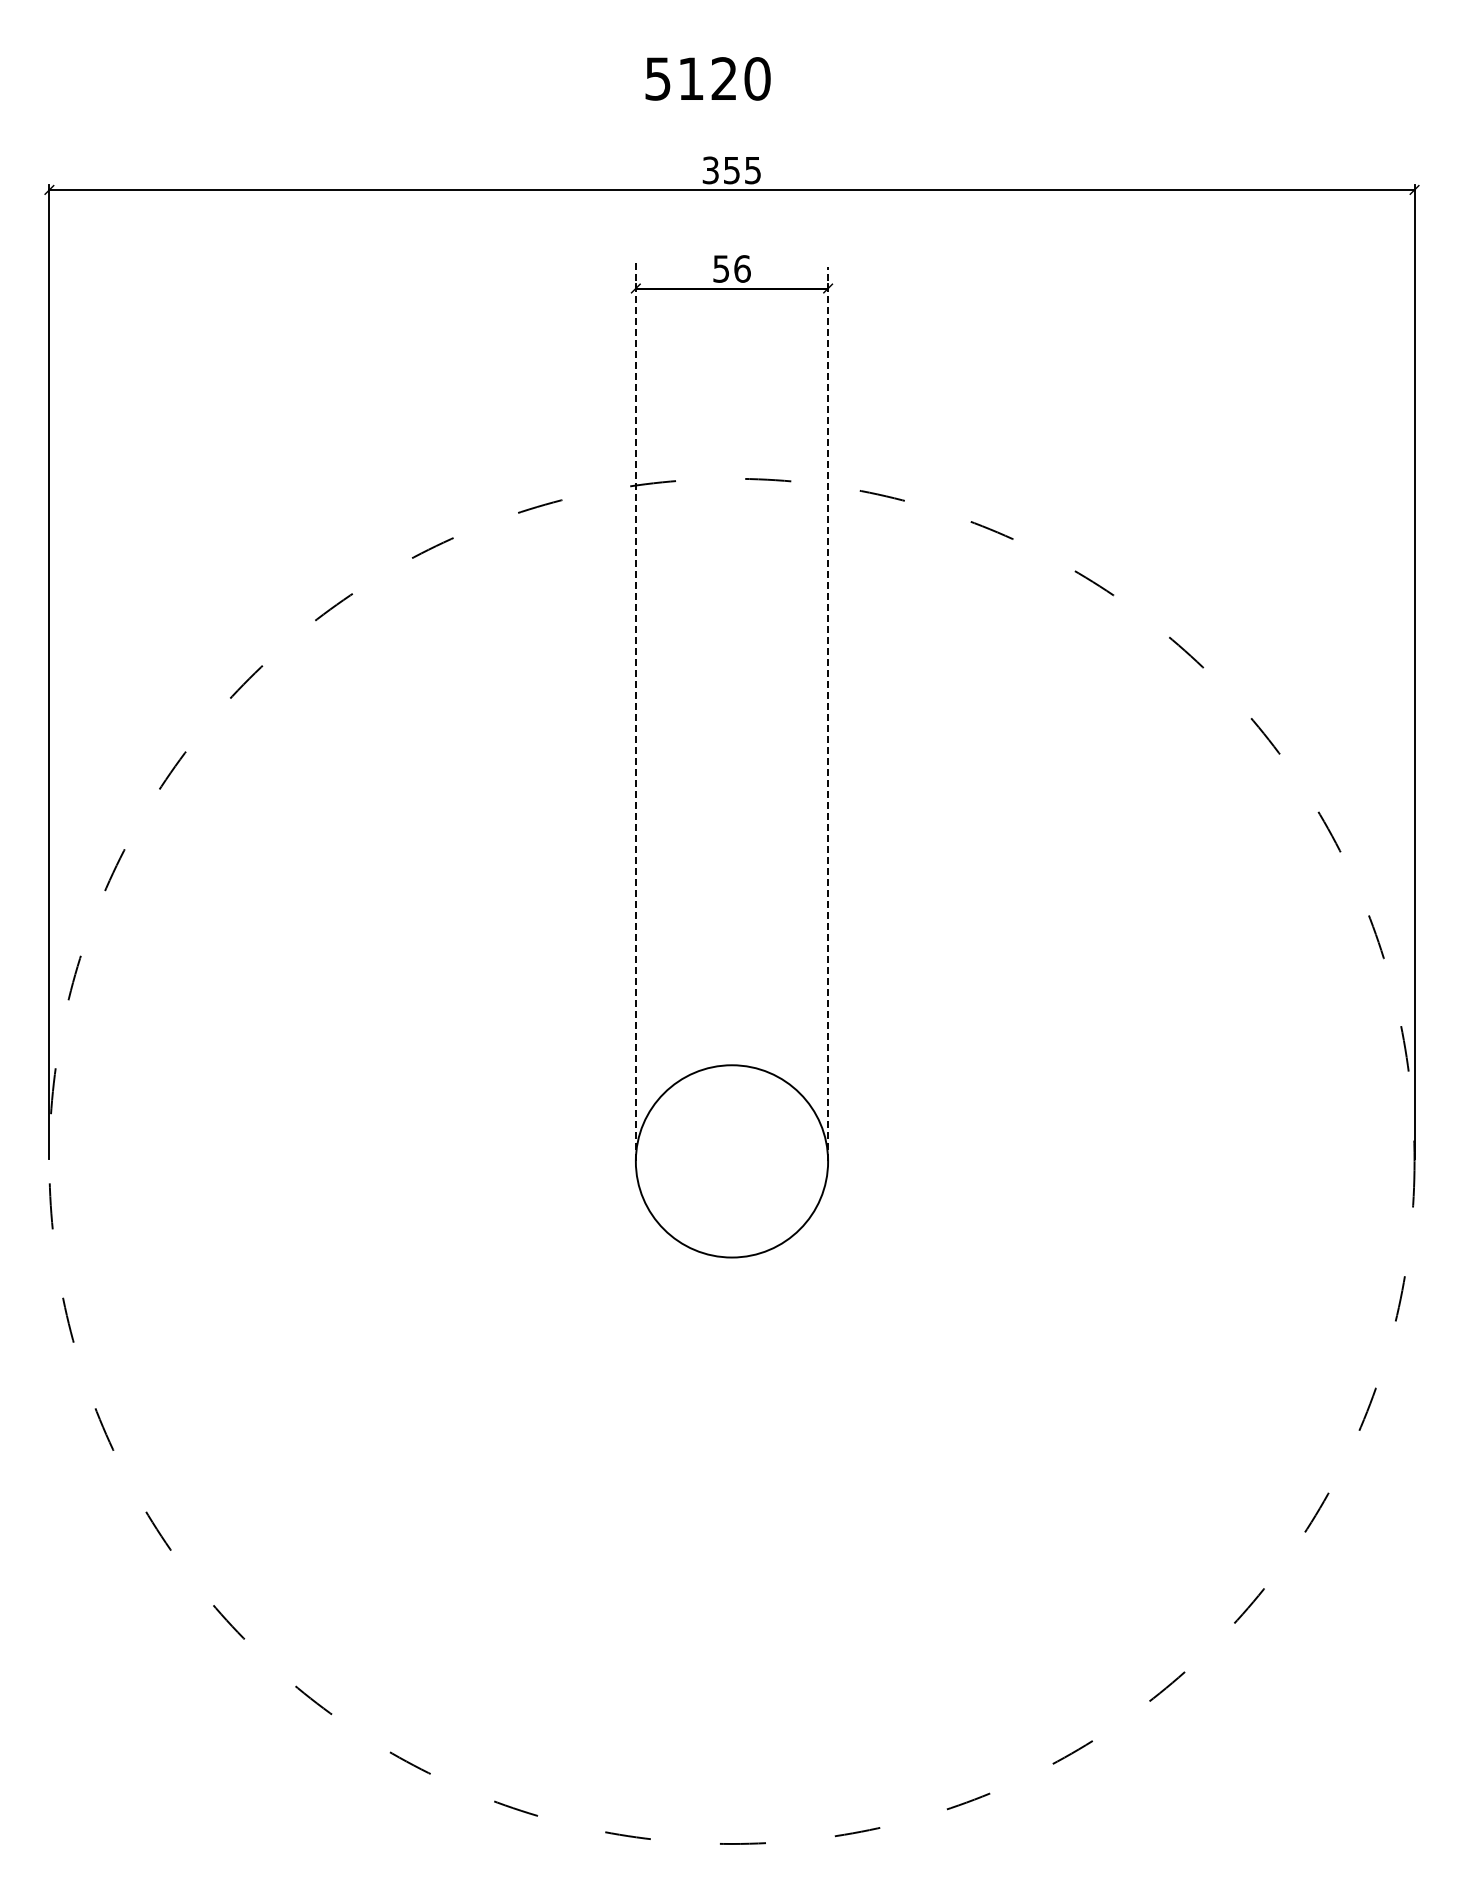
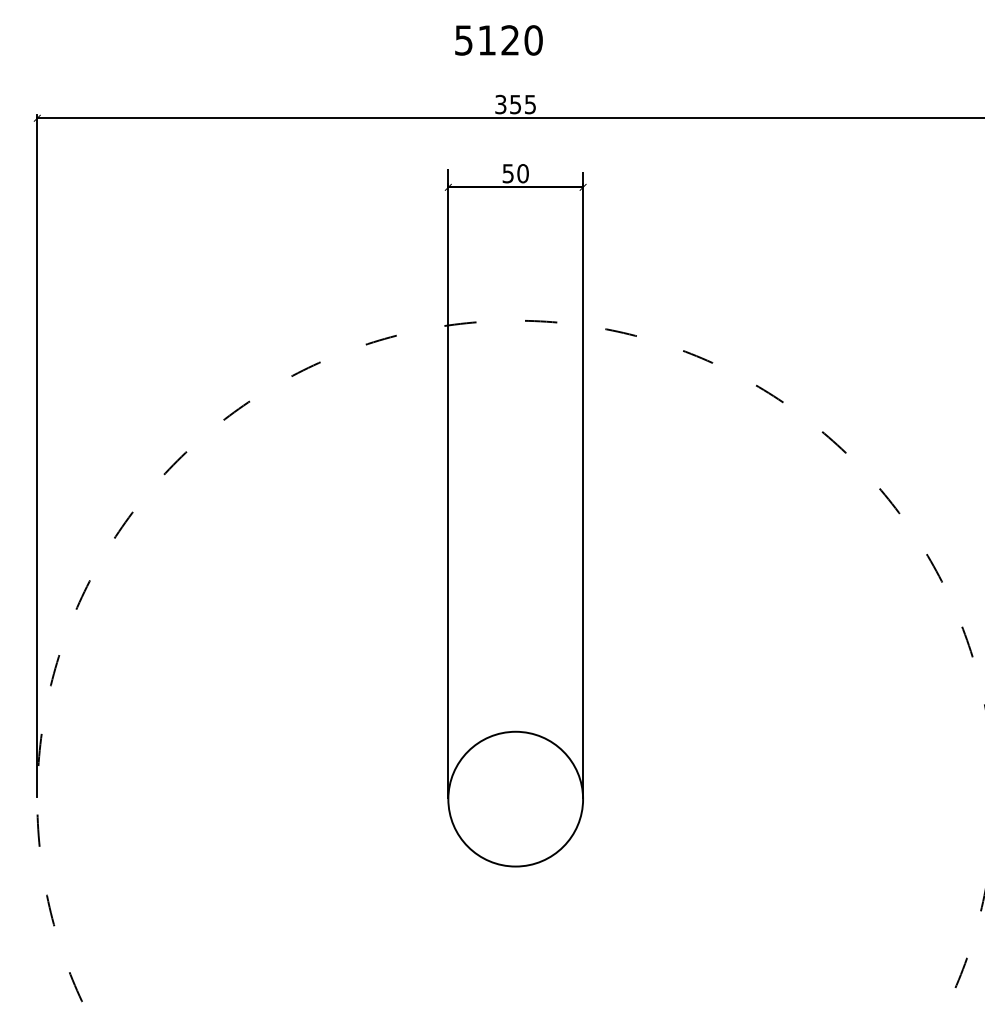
text: (742, 268) -> (523, 173), 56 -> 50
line: (635, 711) -> (448, 483), dashed -> solid
line: (828, 713) -> (583, 485), dashed -> solid

